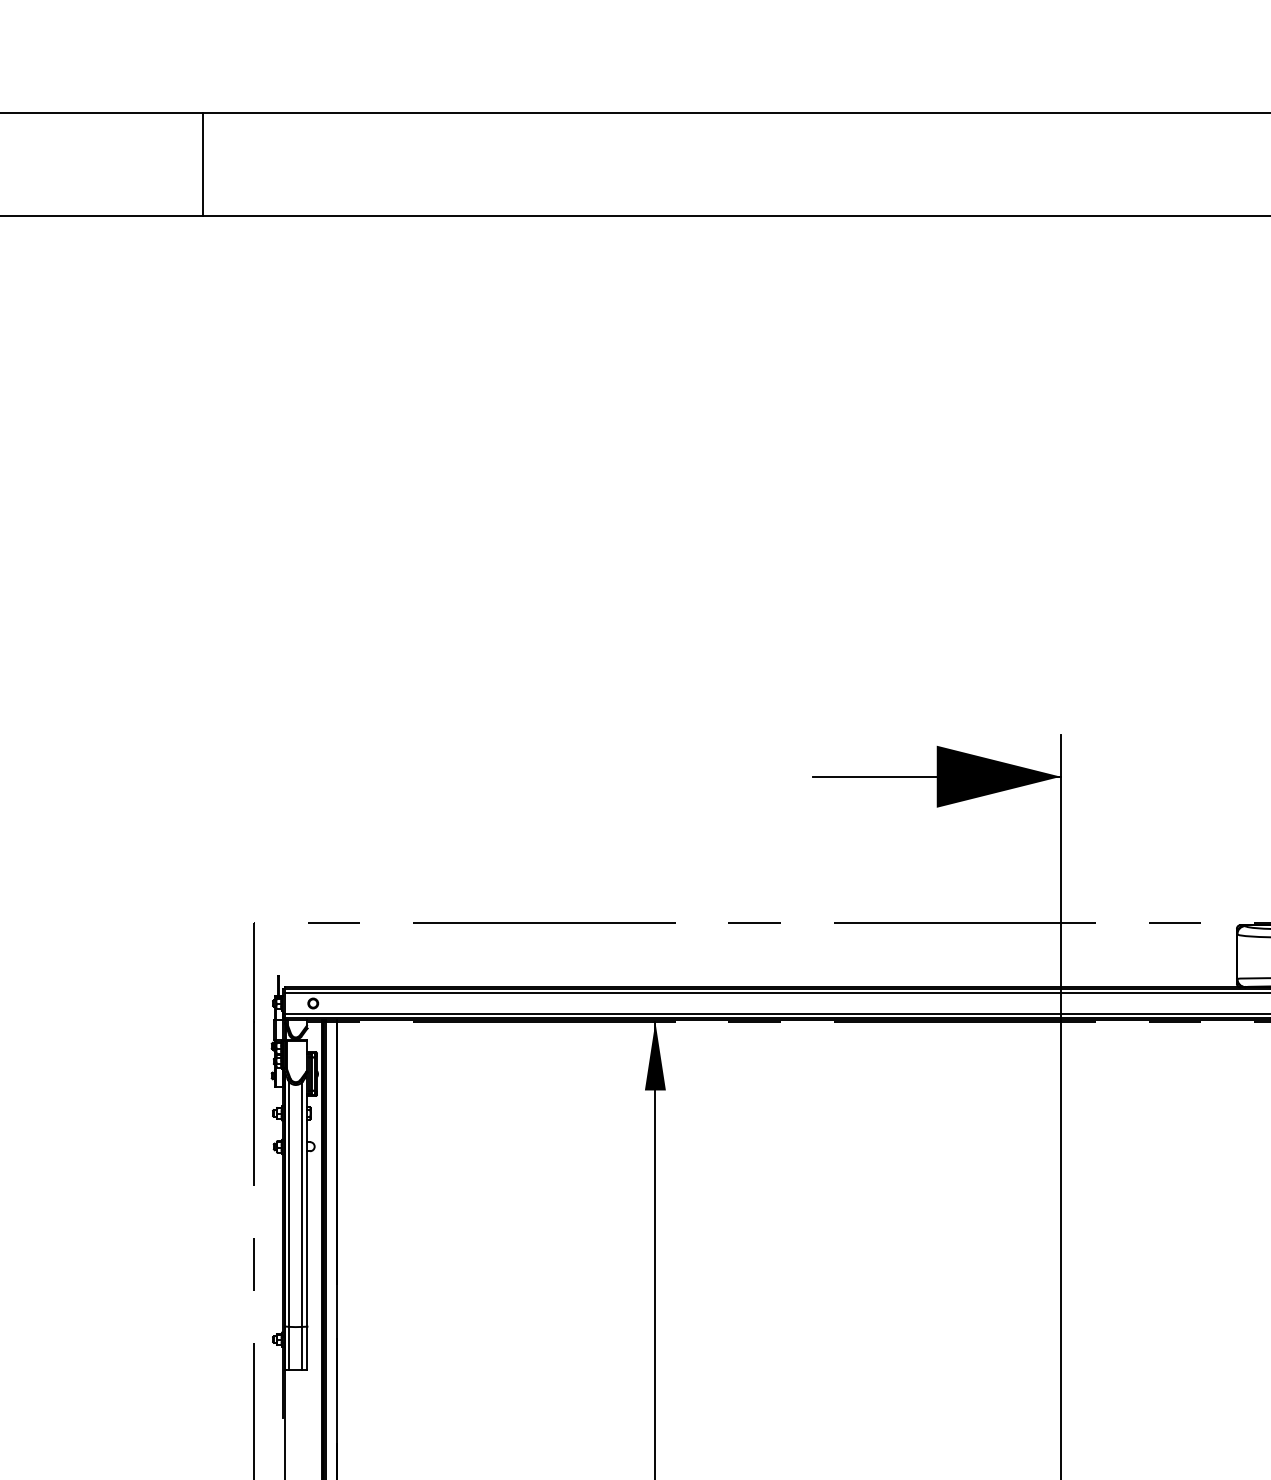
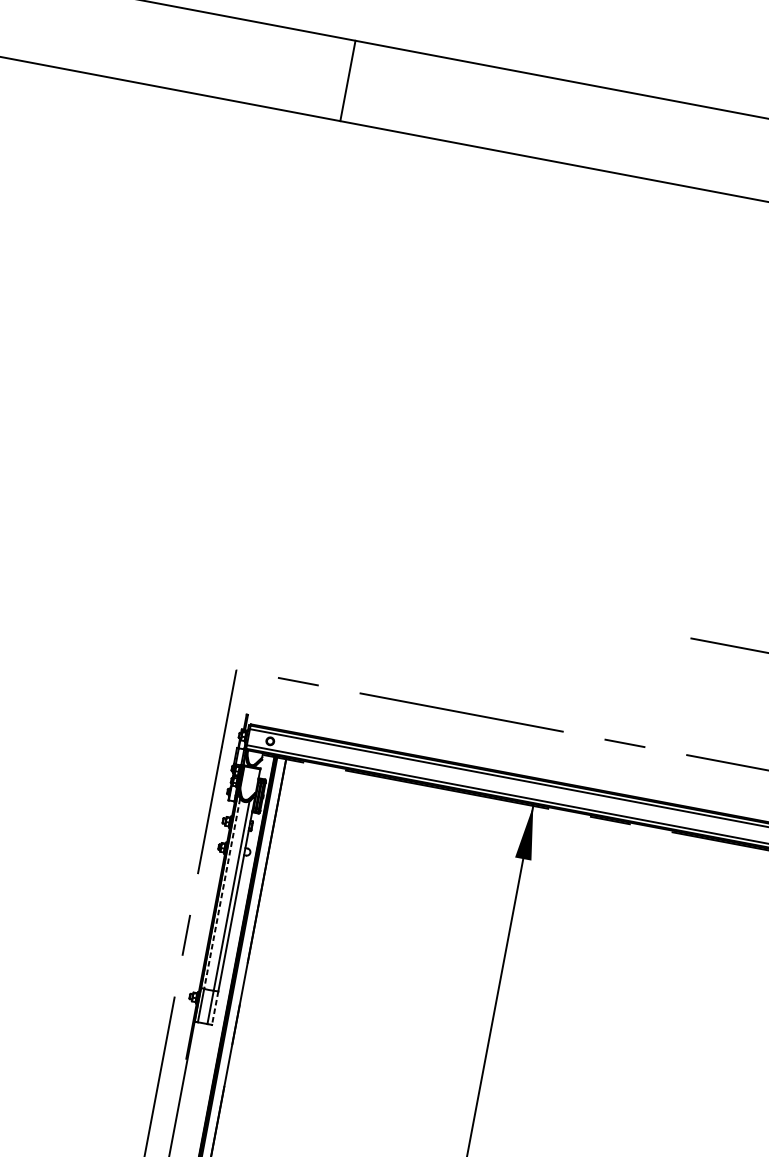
line: (202, 164) -> (347, 81), moved
line: (289, 1204) -> (222, 893), solid -> dashed
line: (307, 1348) -> (215, 1008), solid -> dashed

